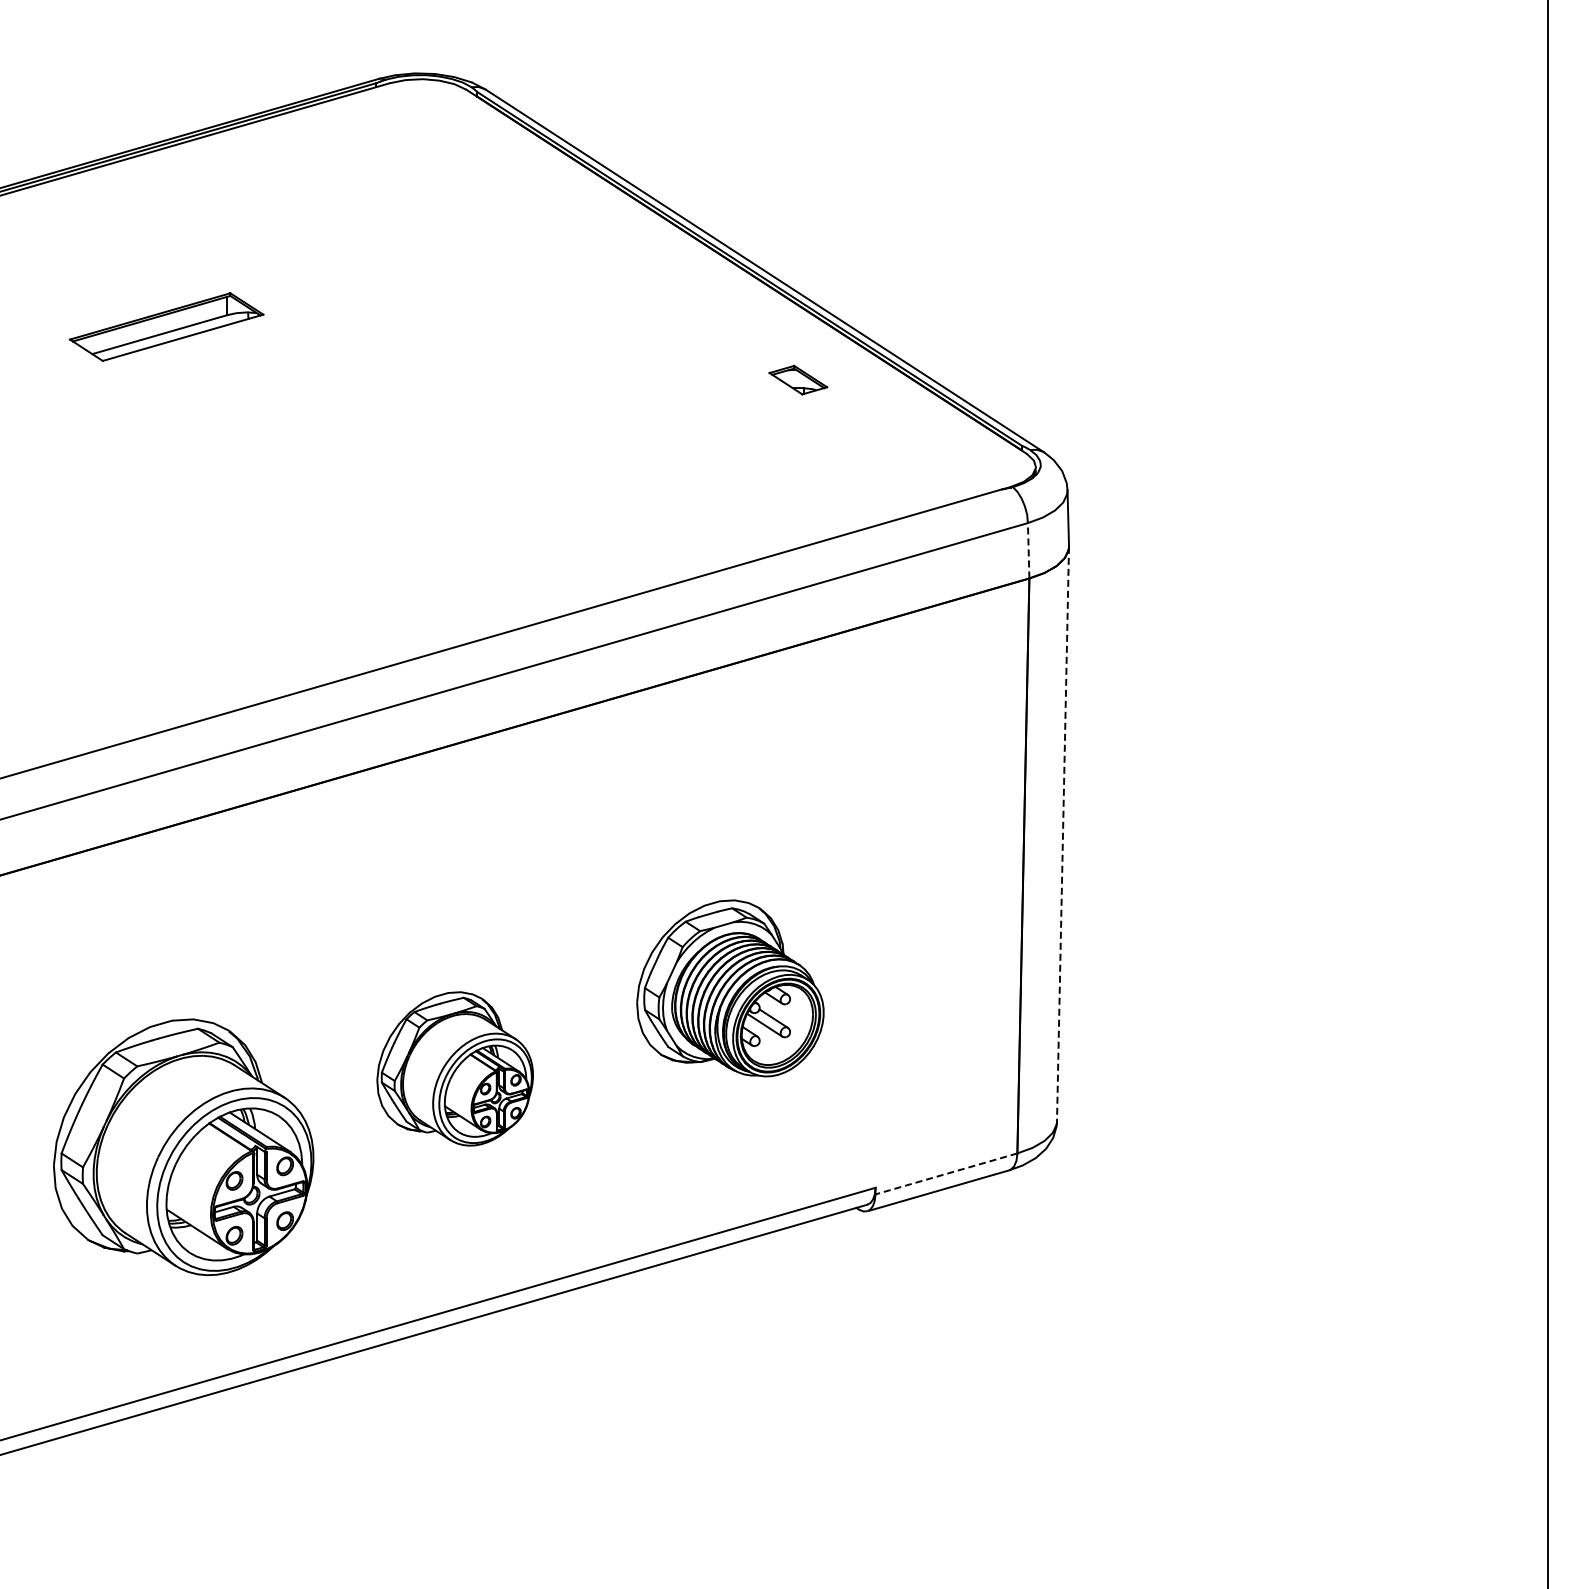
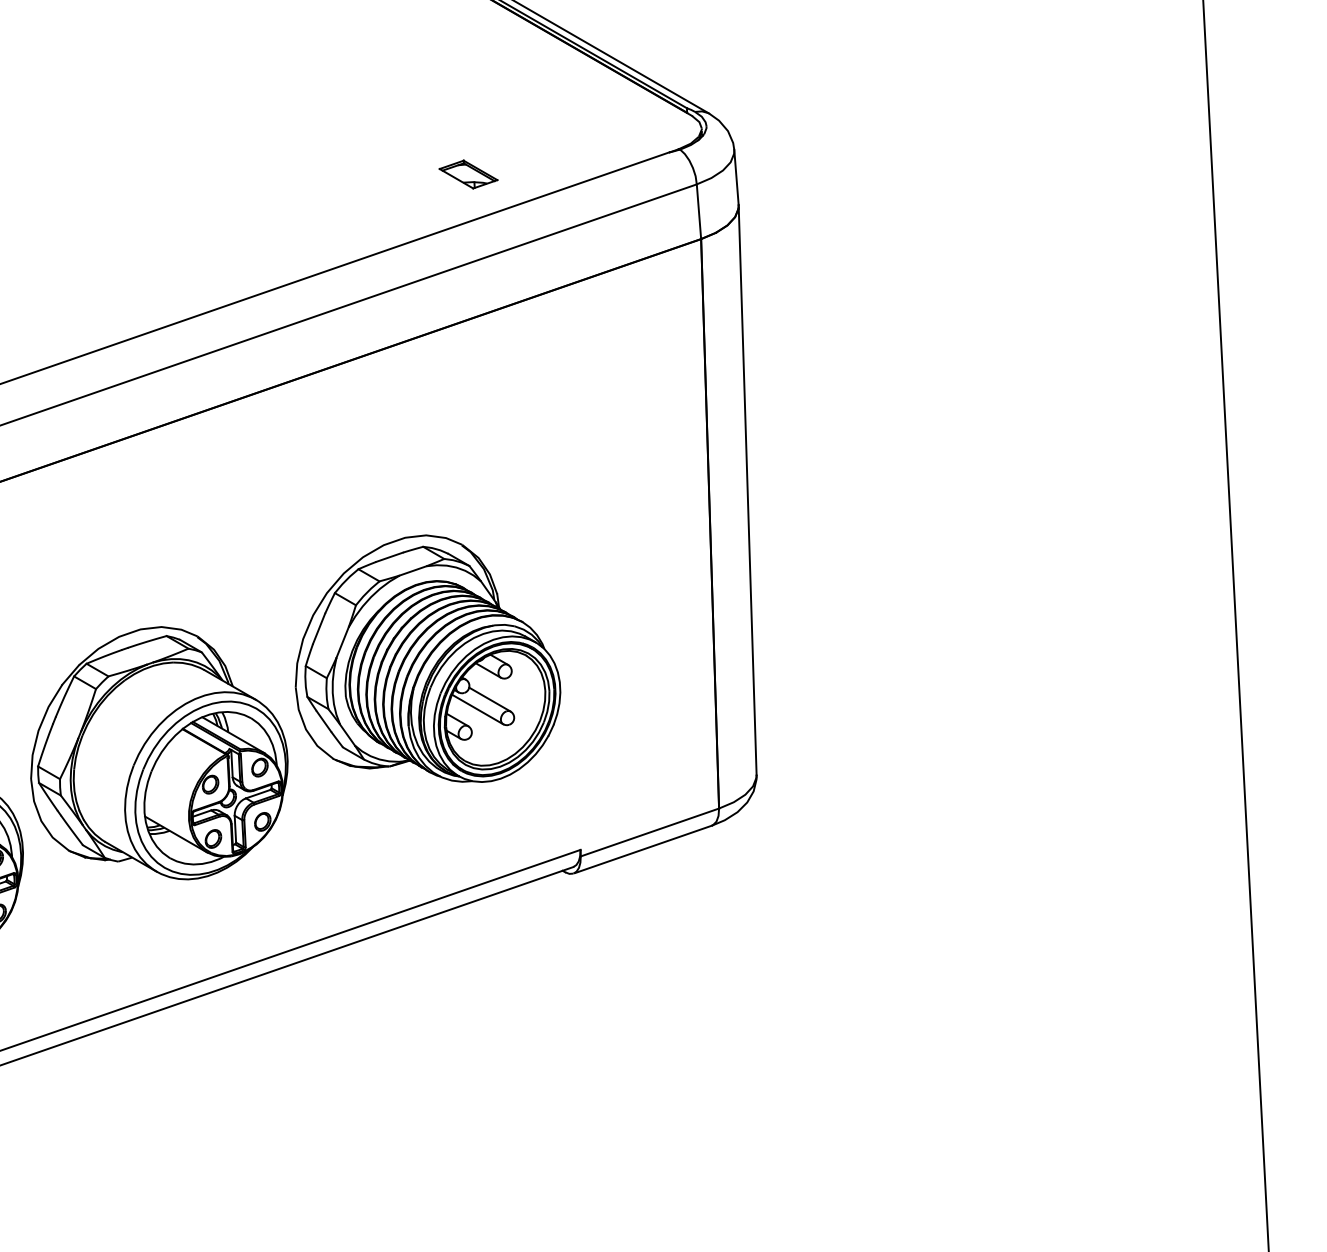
part: (798, 379) -> (468, 173), moved
line: (1028, 550) -> (698, 211), dashed -> solid
line: (1063, 834) -> (748, 490), dashed -> solid
part: (730, 988) -> (426, 660), size x1.43
part: (454, 1068) -> (157, 753), size x1.67
line: (946, 1173) -> (649, 832), dashed -> solid

